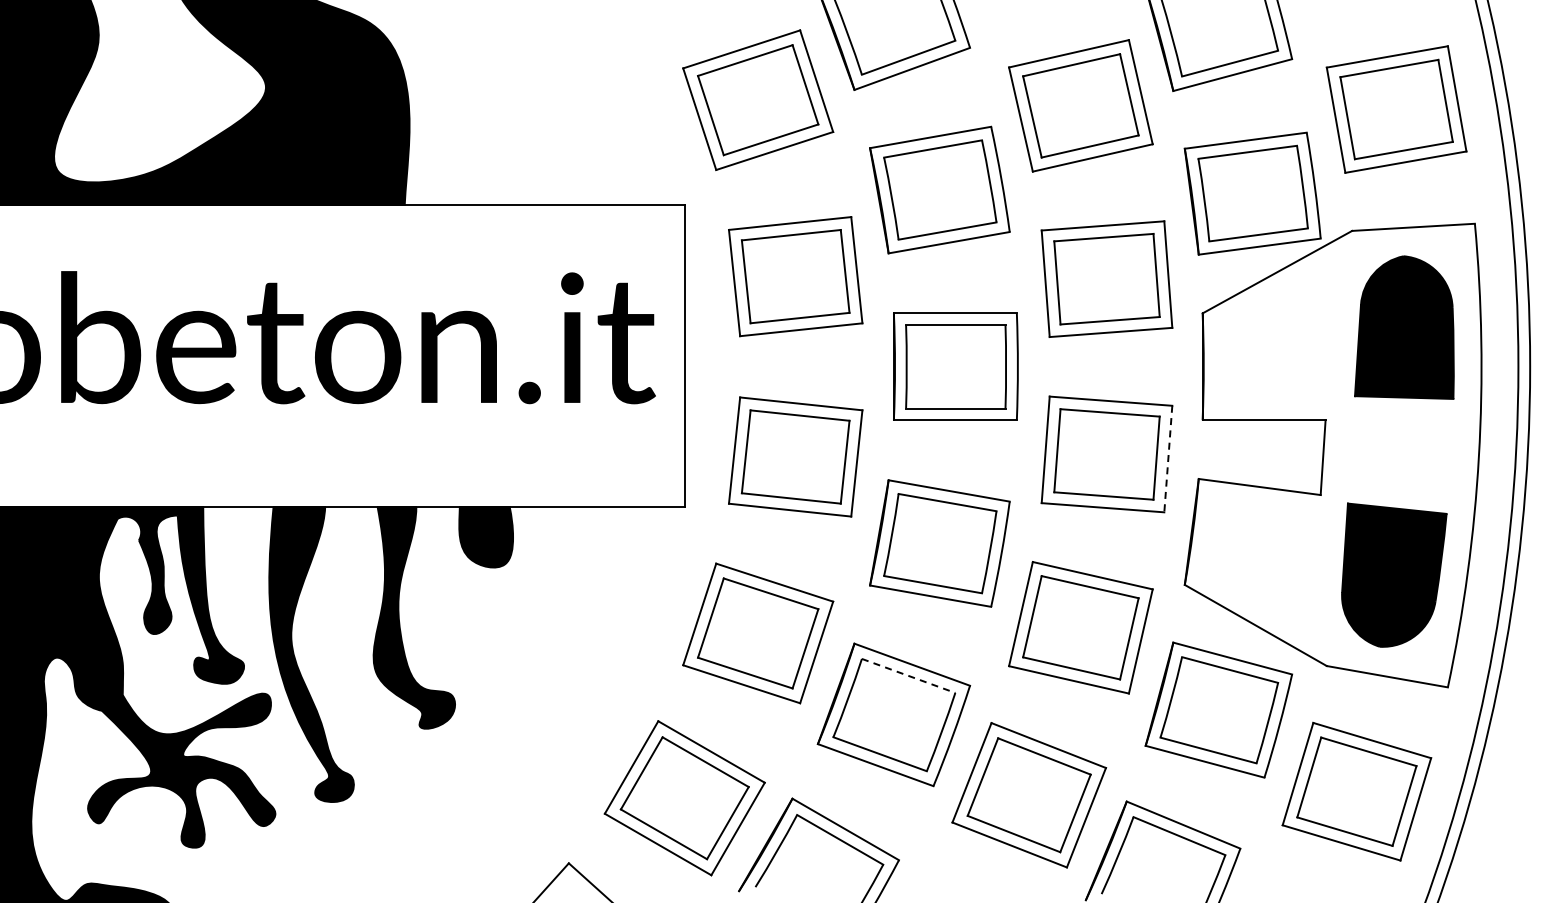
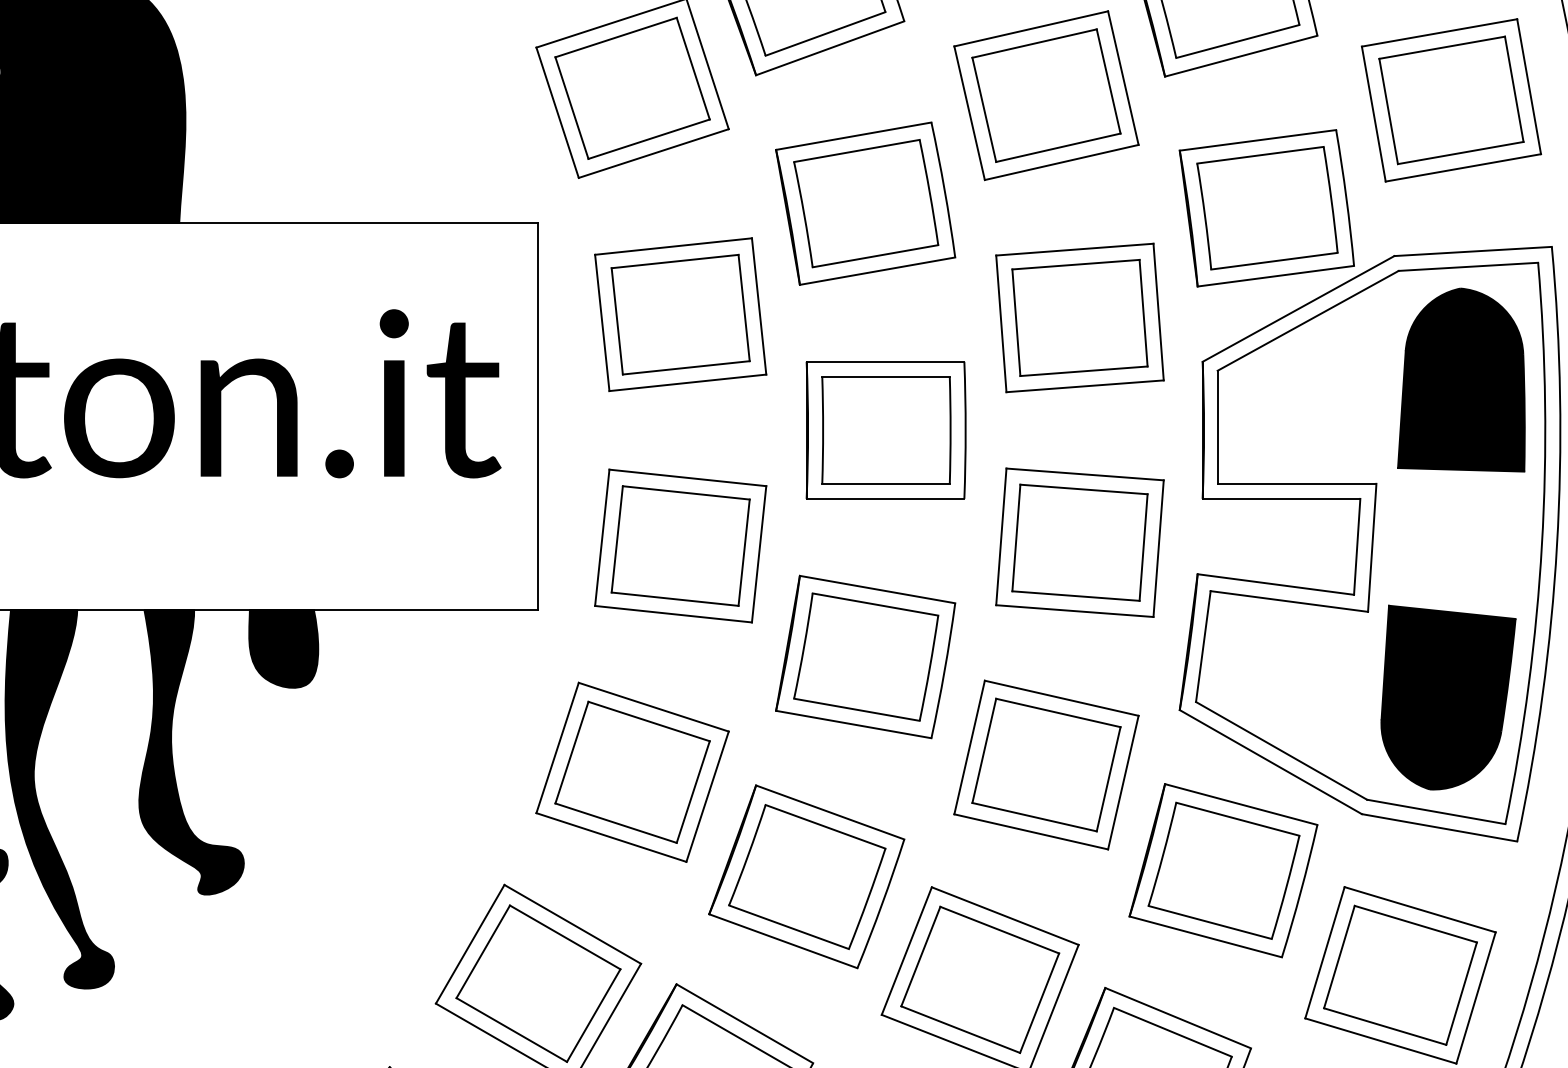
part: (1333, 454) -> (1370, 542), added
line: (1168, 459) -> (1158, 549), dashed -> solid
line: (908, 675) -> (825, 826), dashed -> solid

